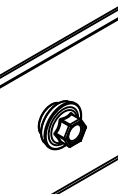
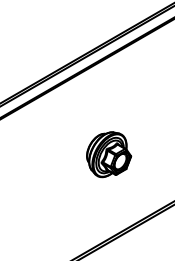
part: (61, 125) -> (108, 154), size x0.7

